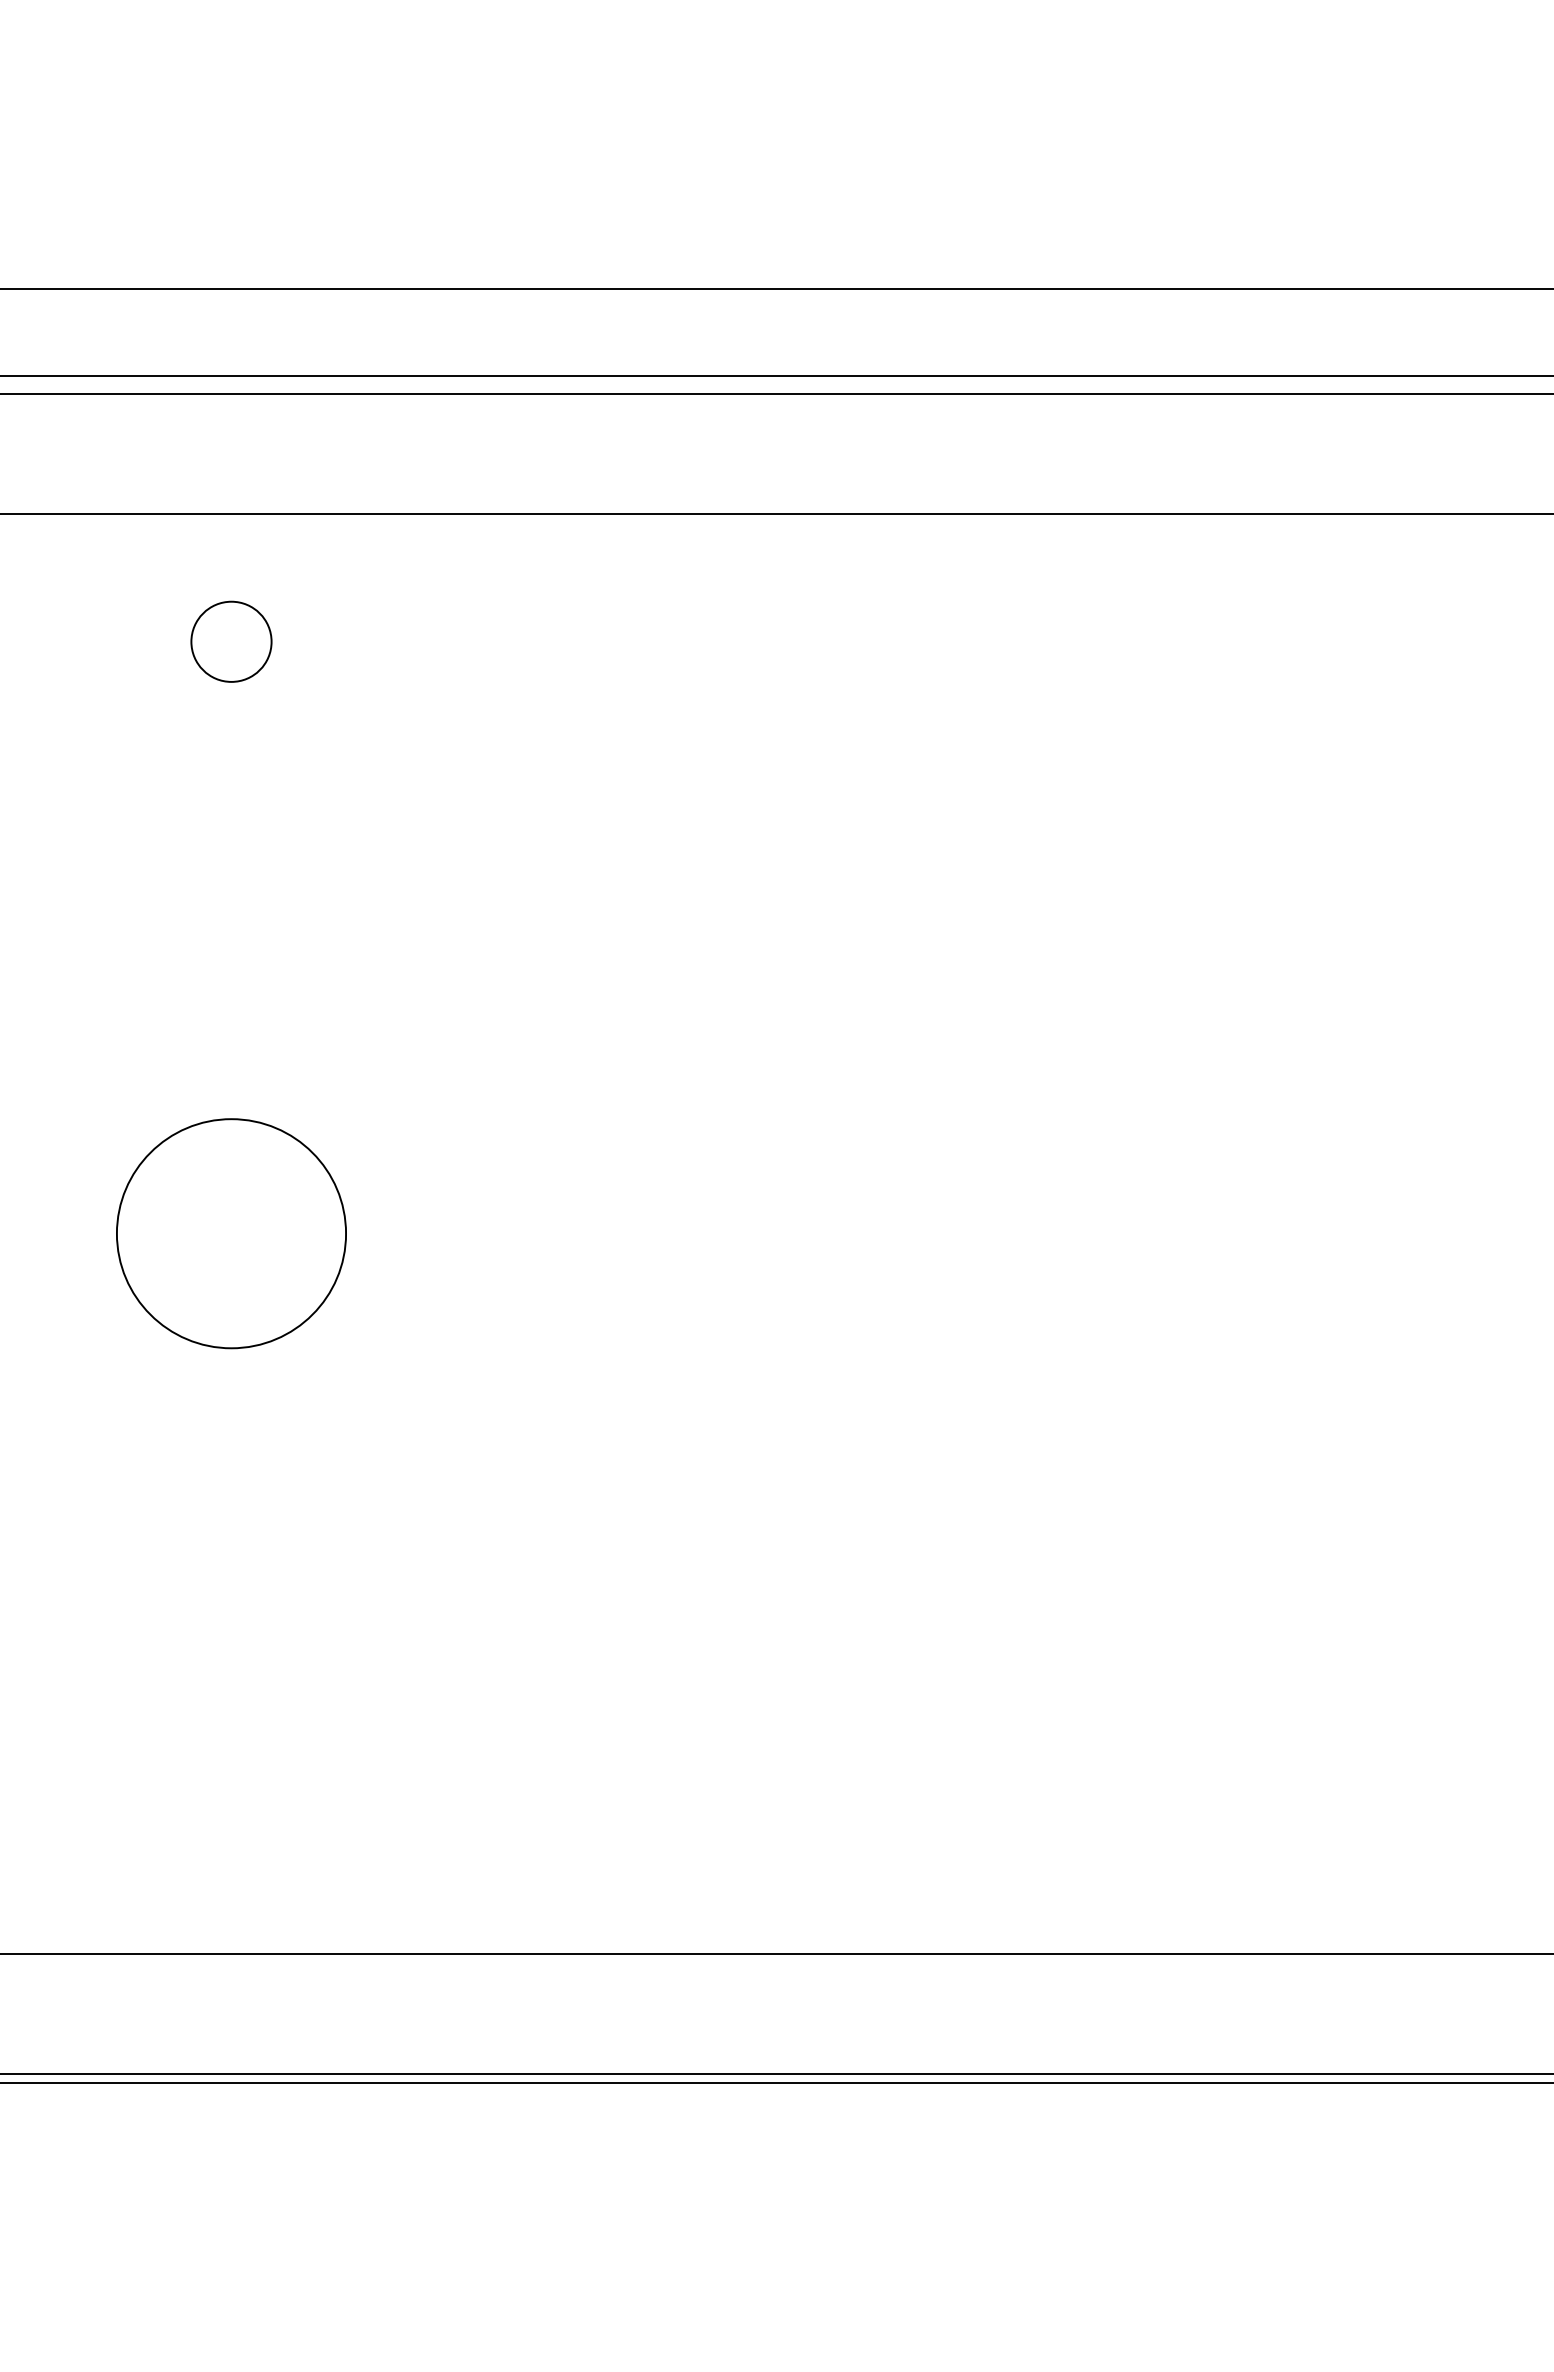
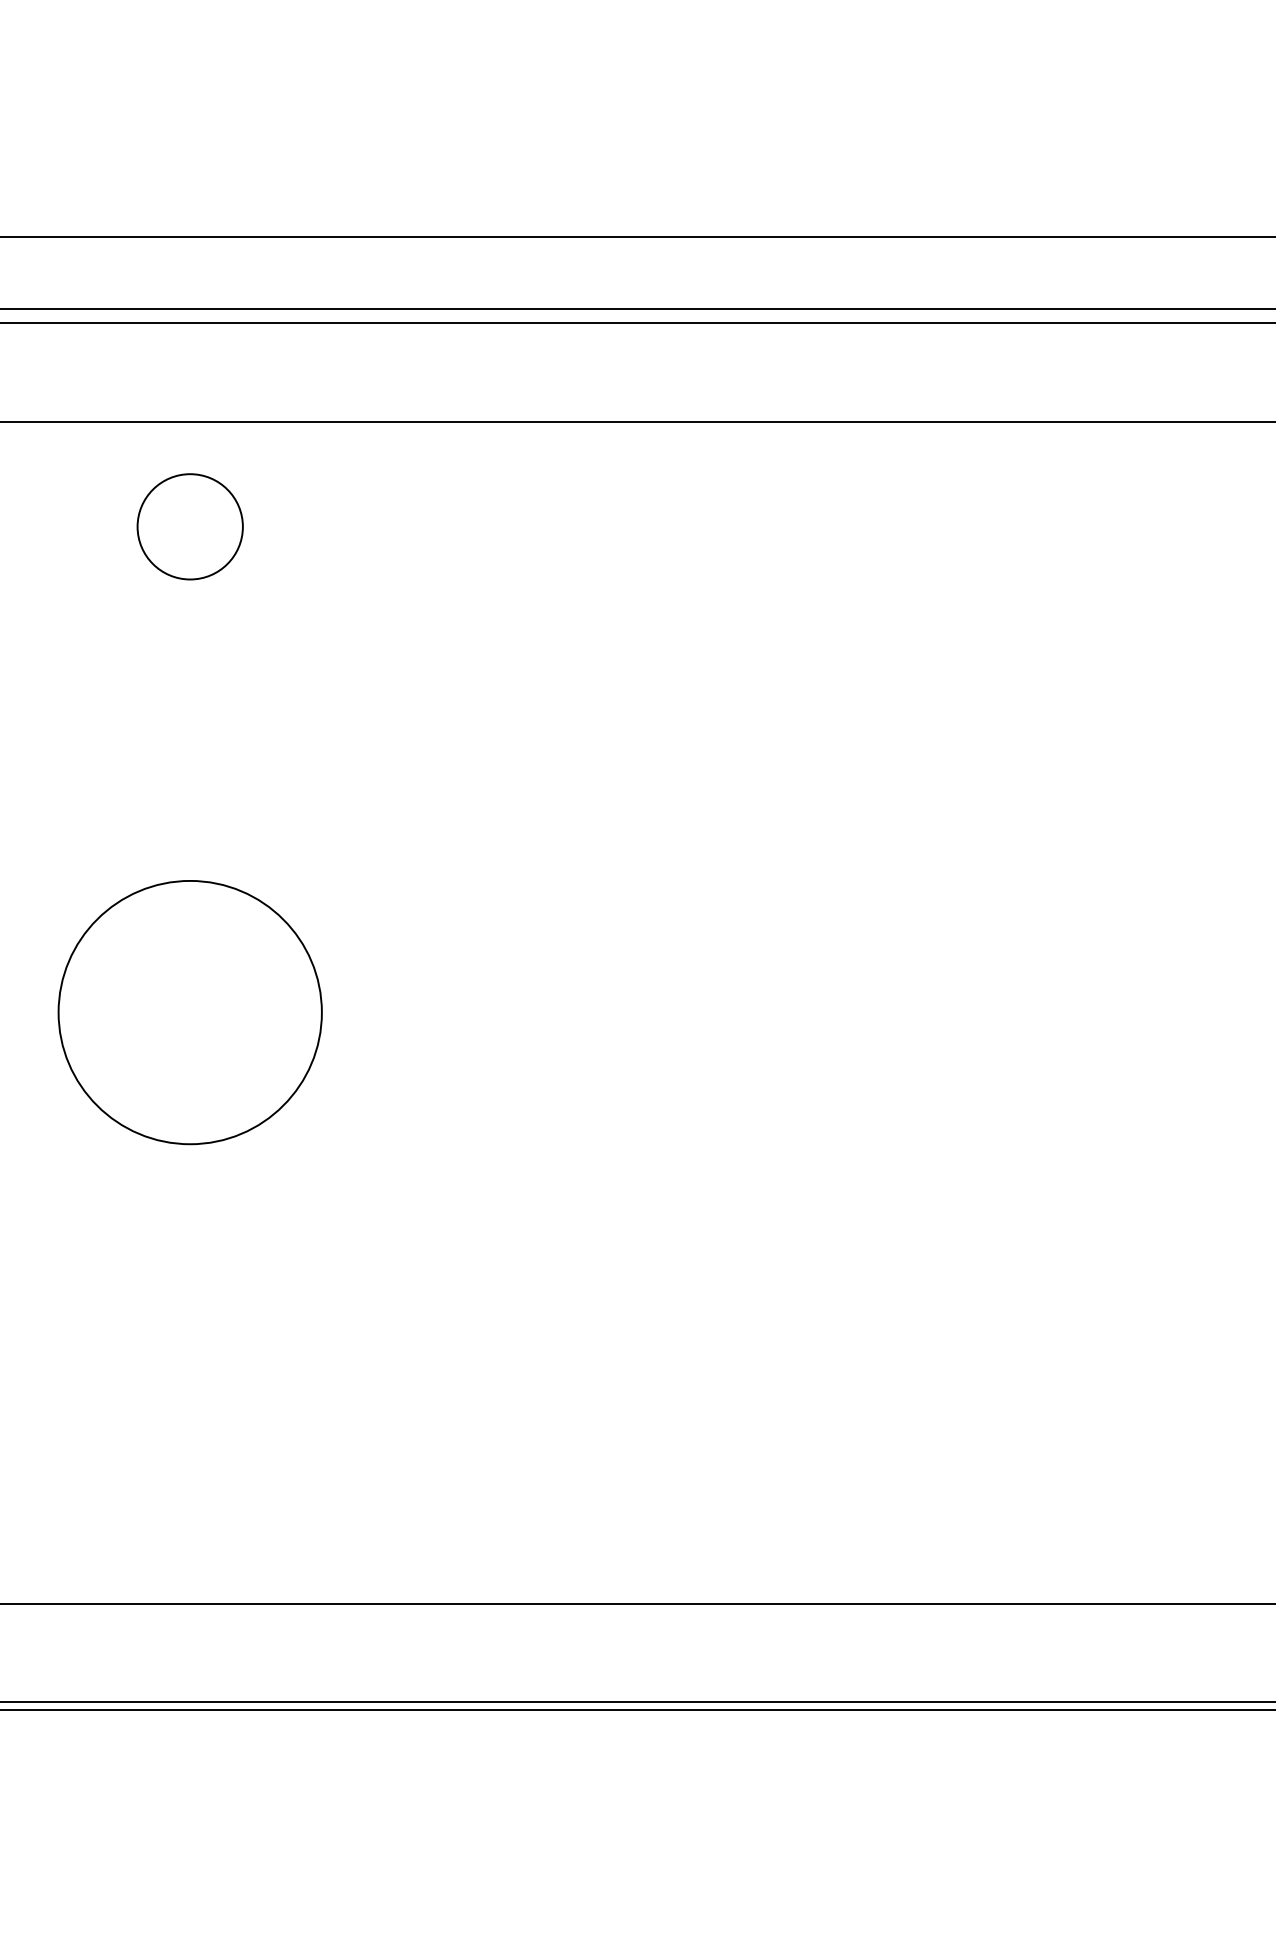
circle: (231, 641) -> (190, 526), size x1.6
circle: (231, 1233) -> (190, 1012), size x1.4

